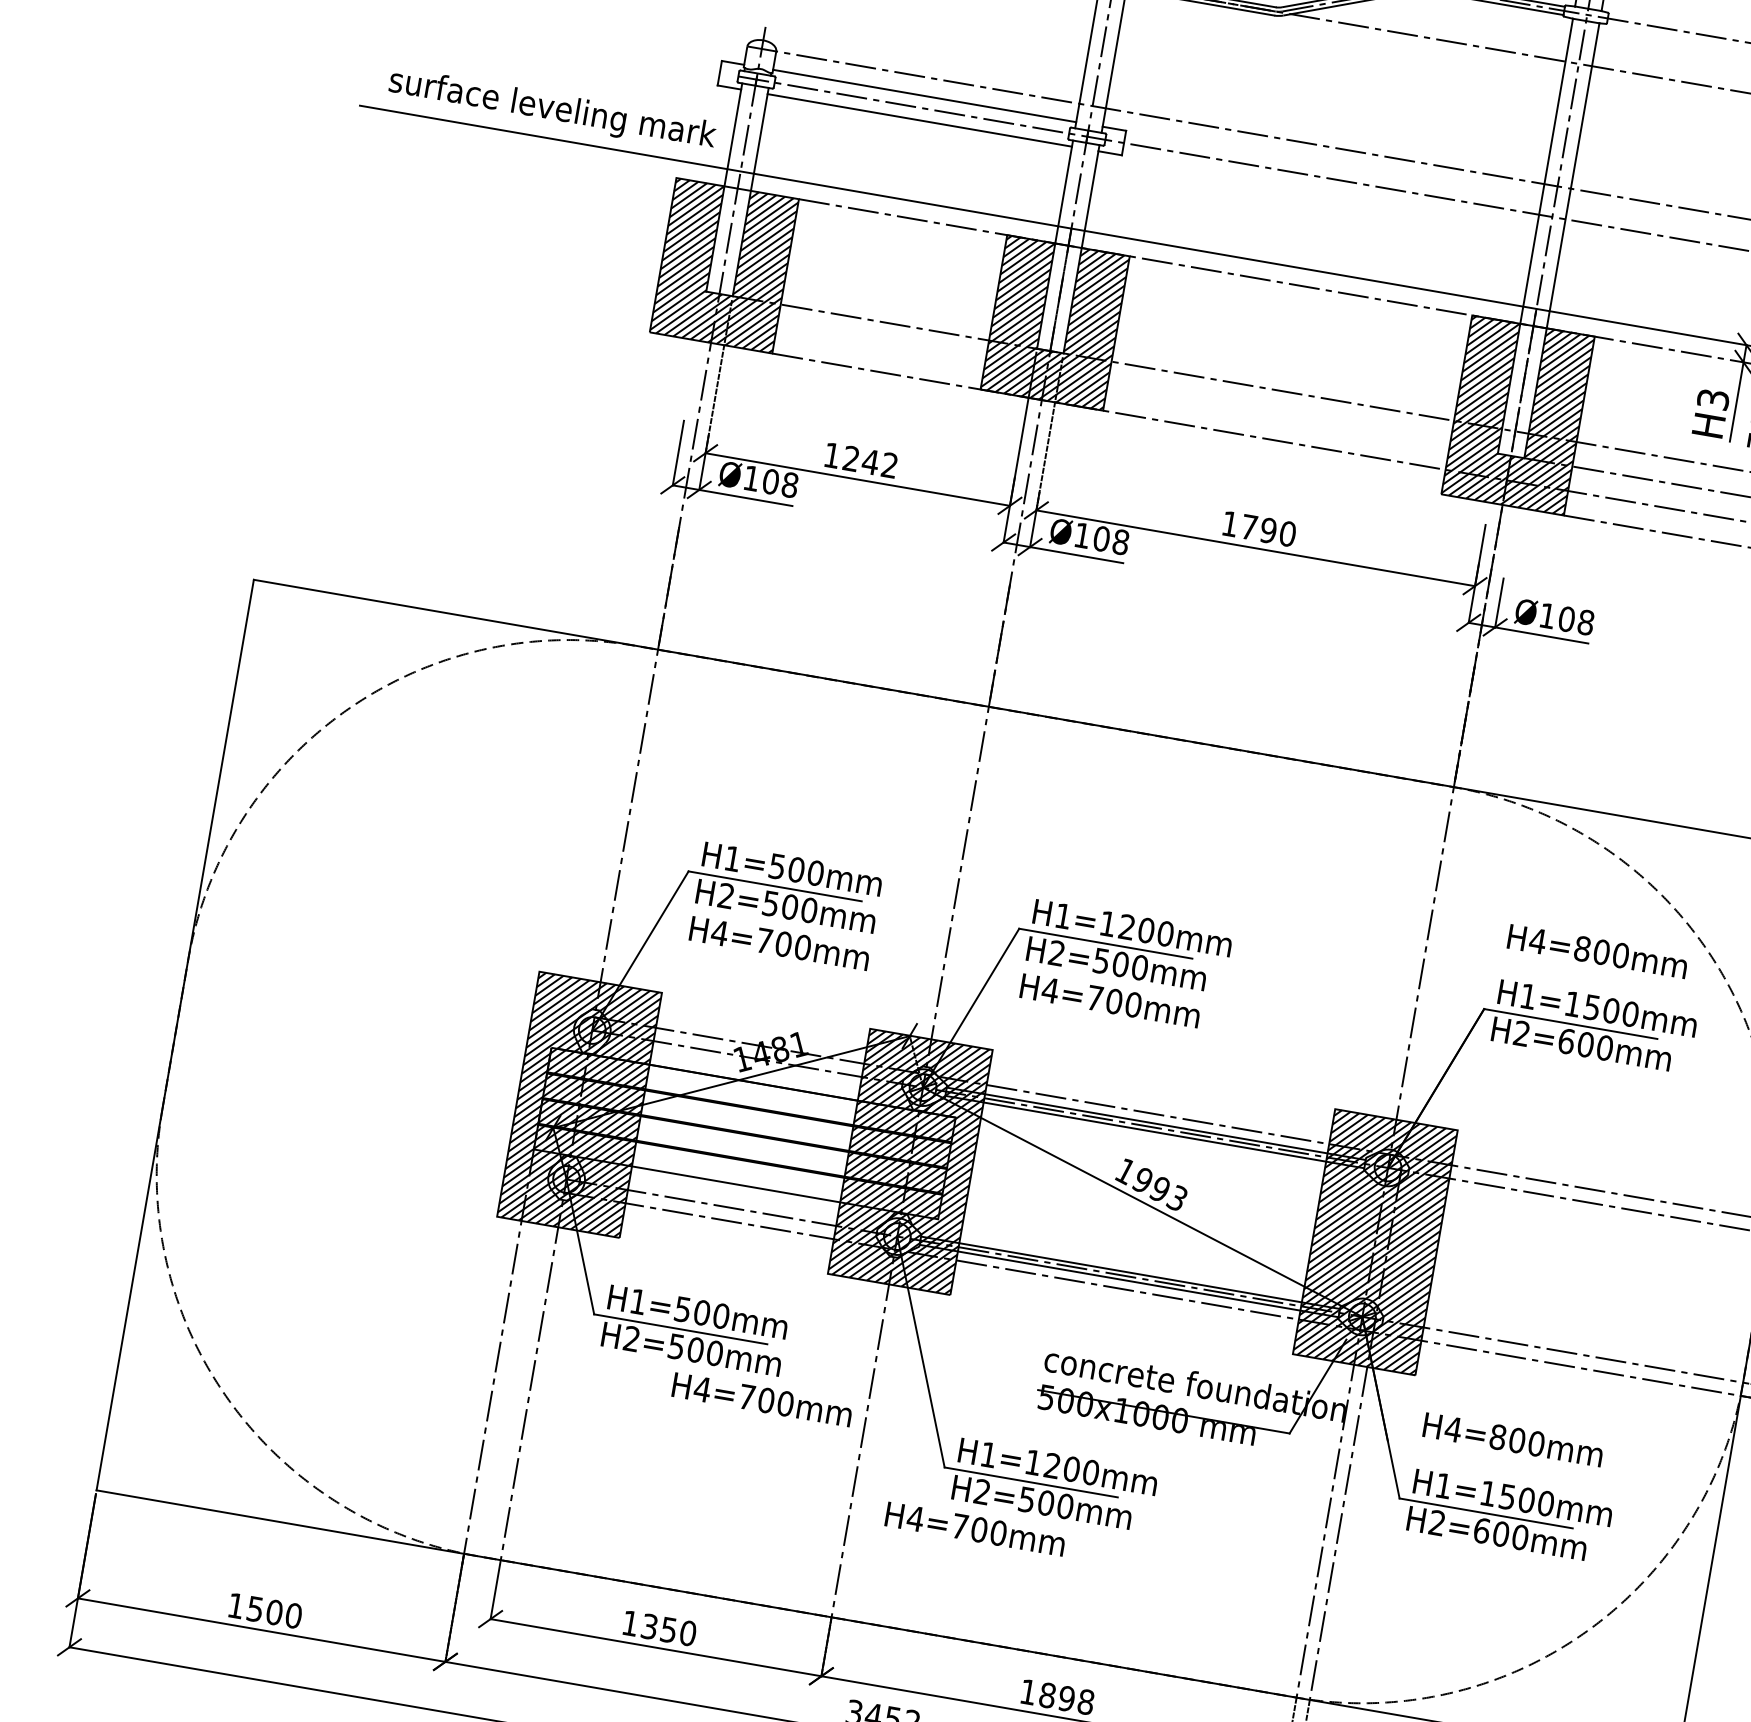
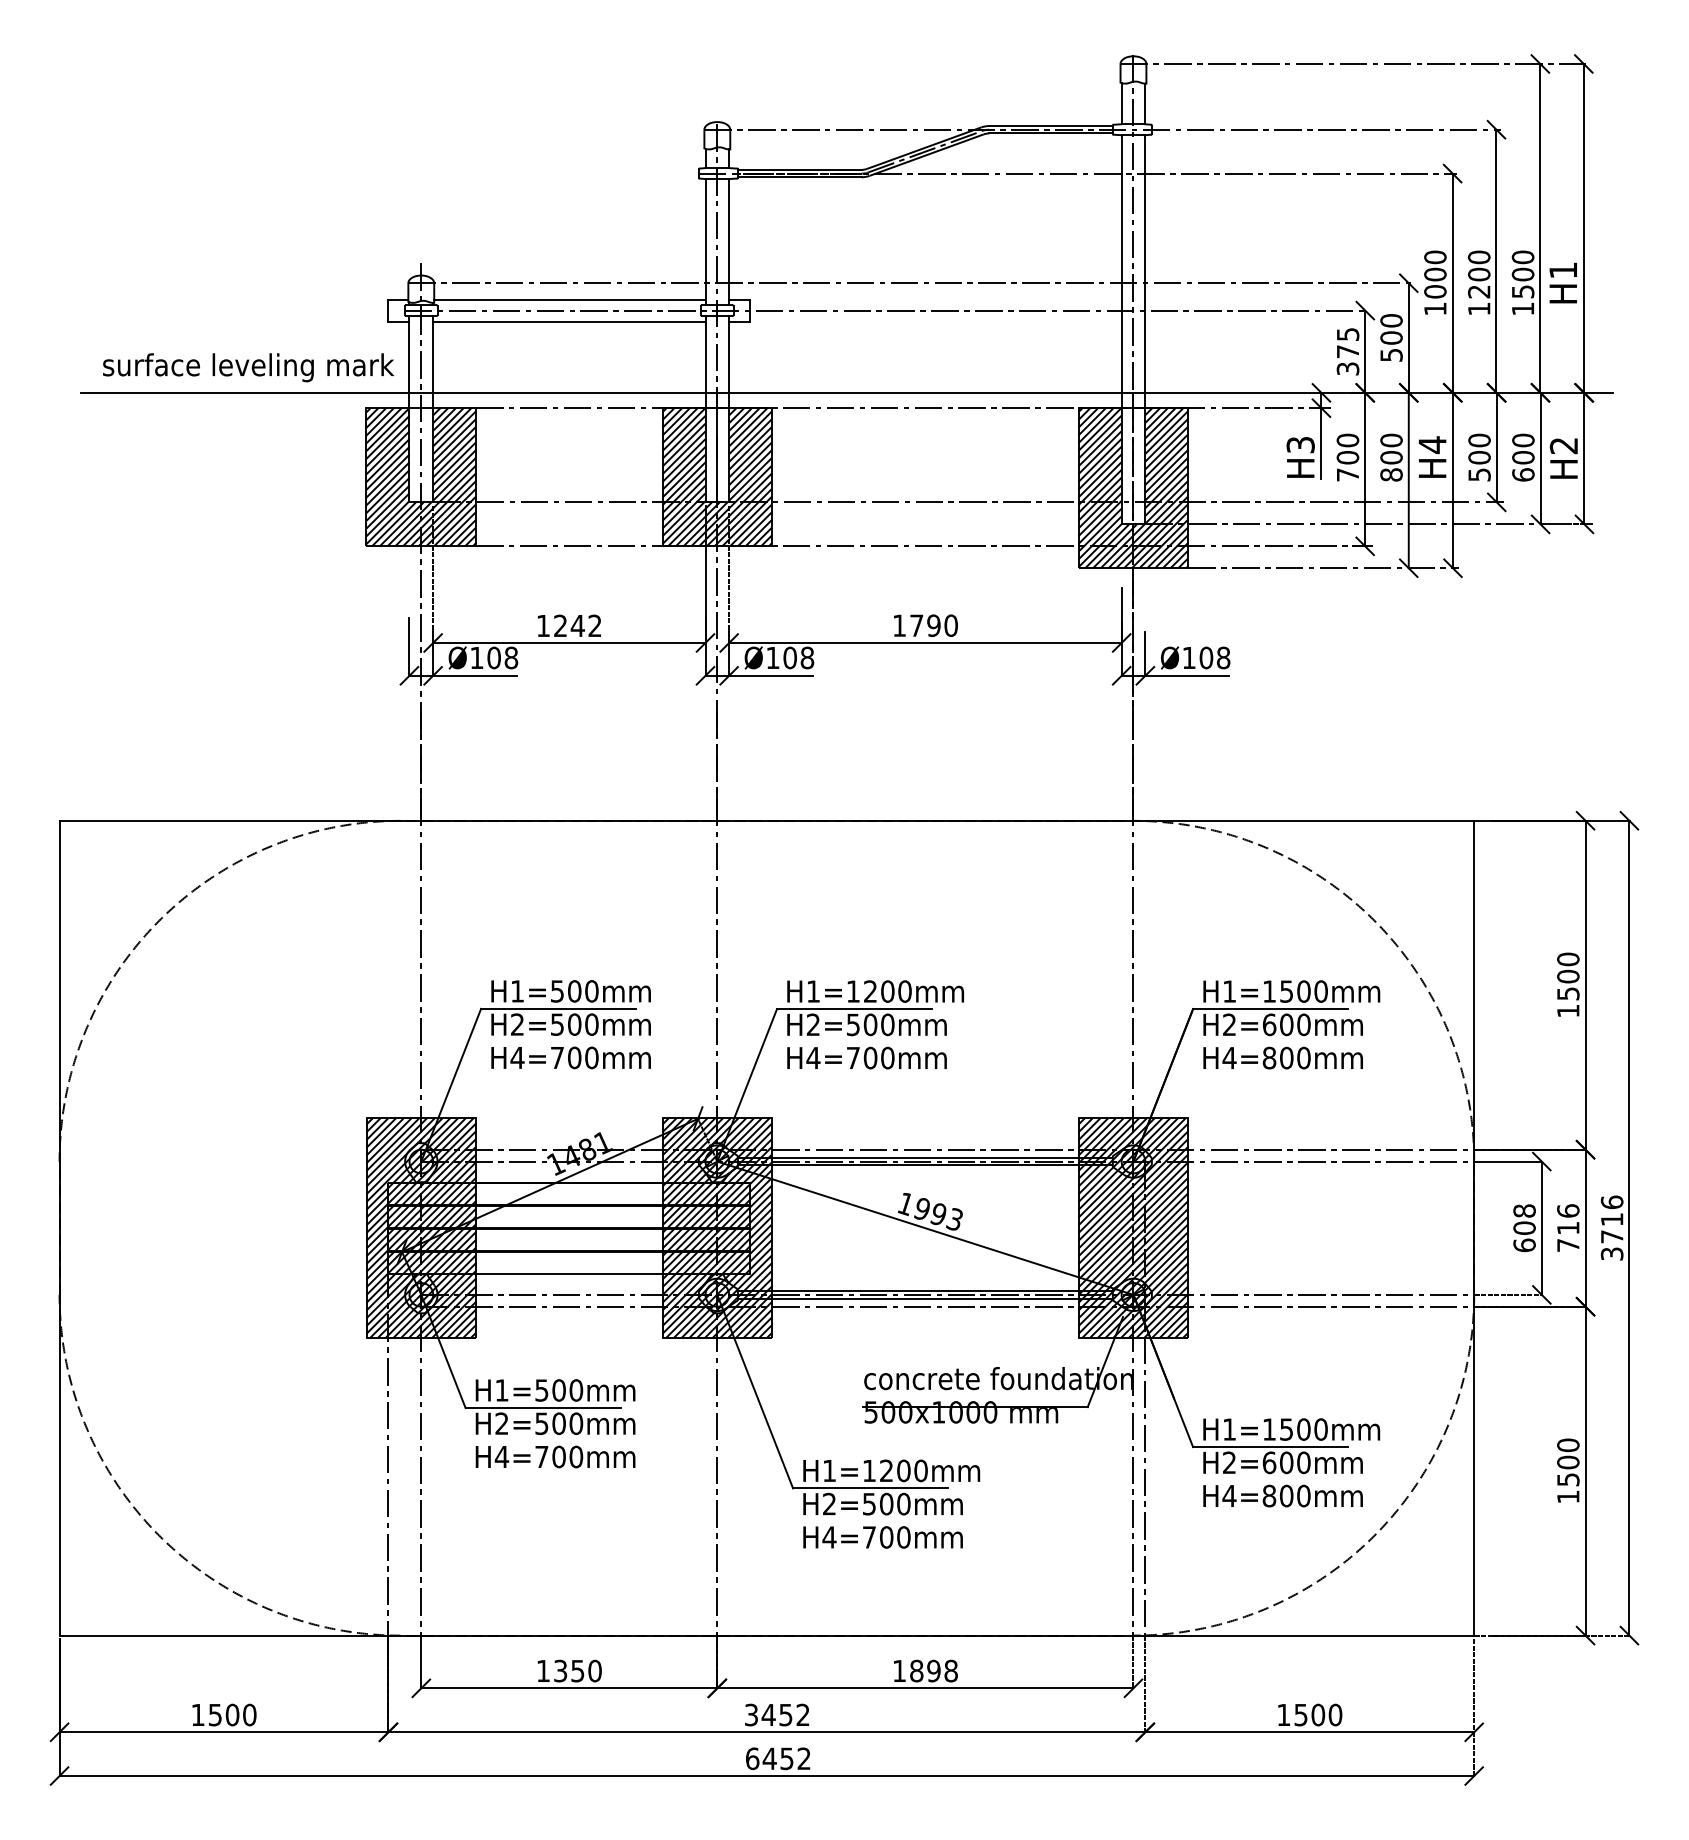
text: (1597, 950) -> (1282, 1057), moved
text: (762, 1399) -> (555, 1456), moved
text: (1512, 1439) -> (1282, 1495), moved
text: (974, 1529) -> (882, 1537), moved

